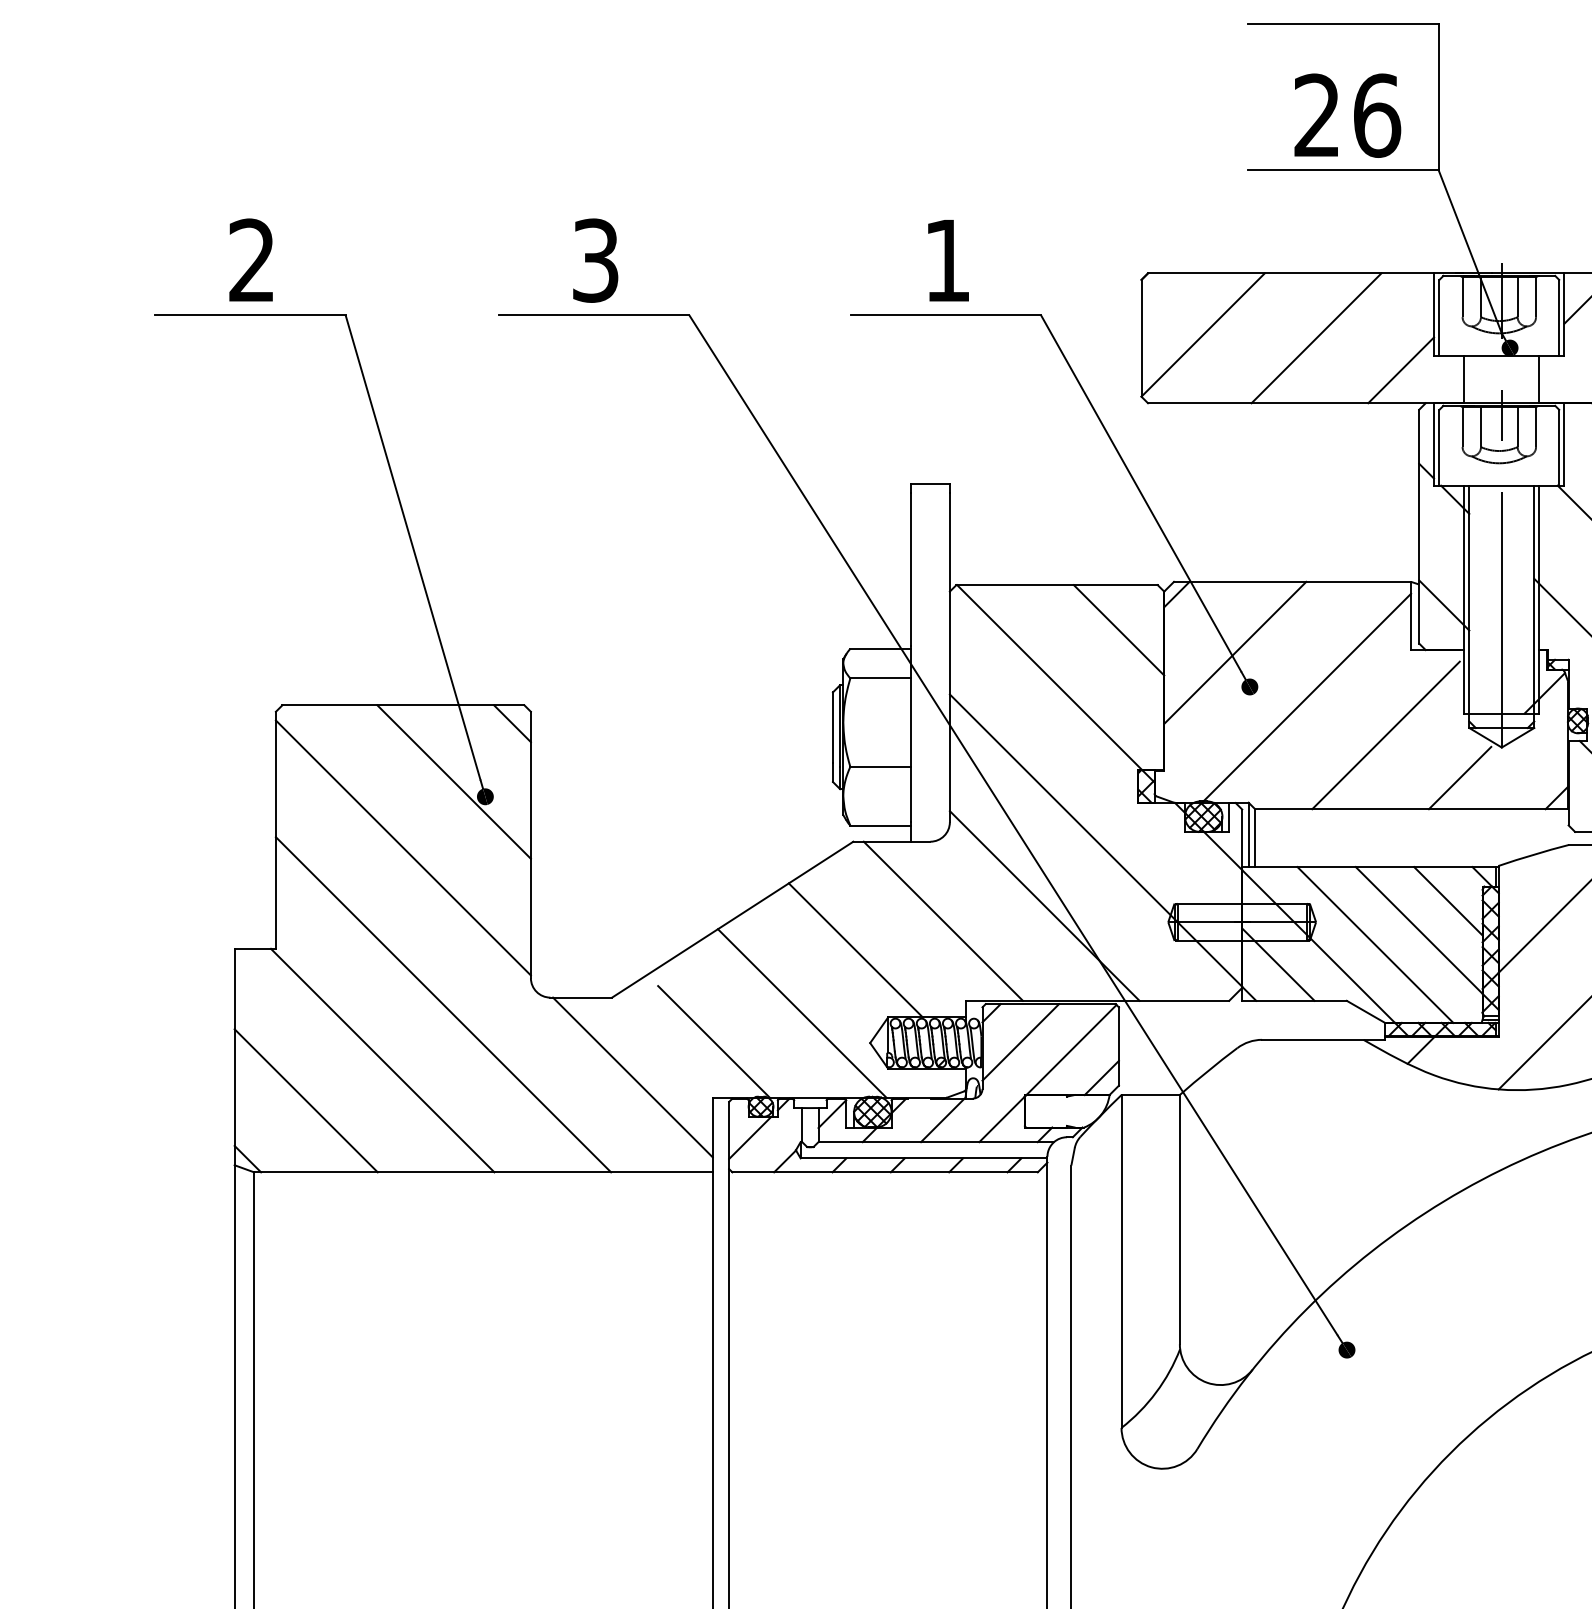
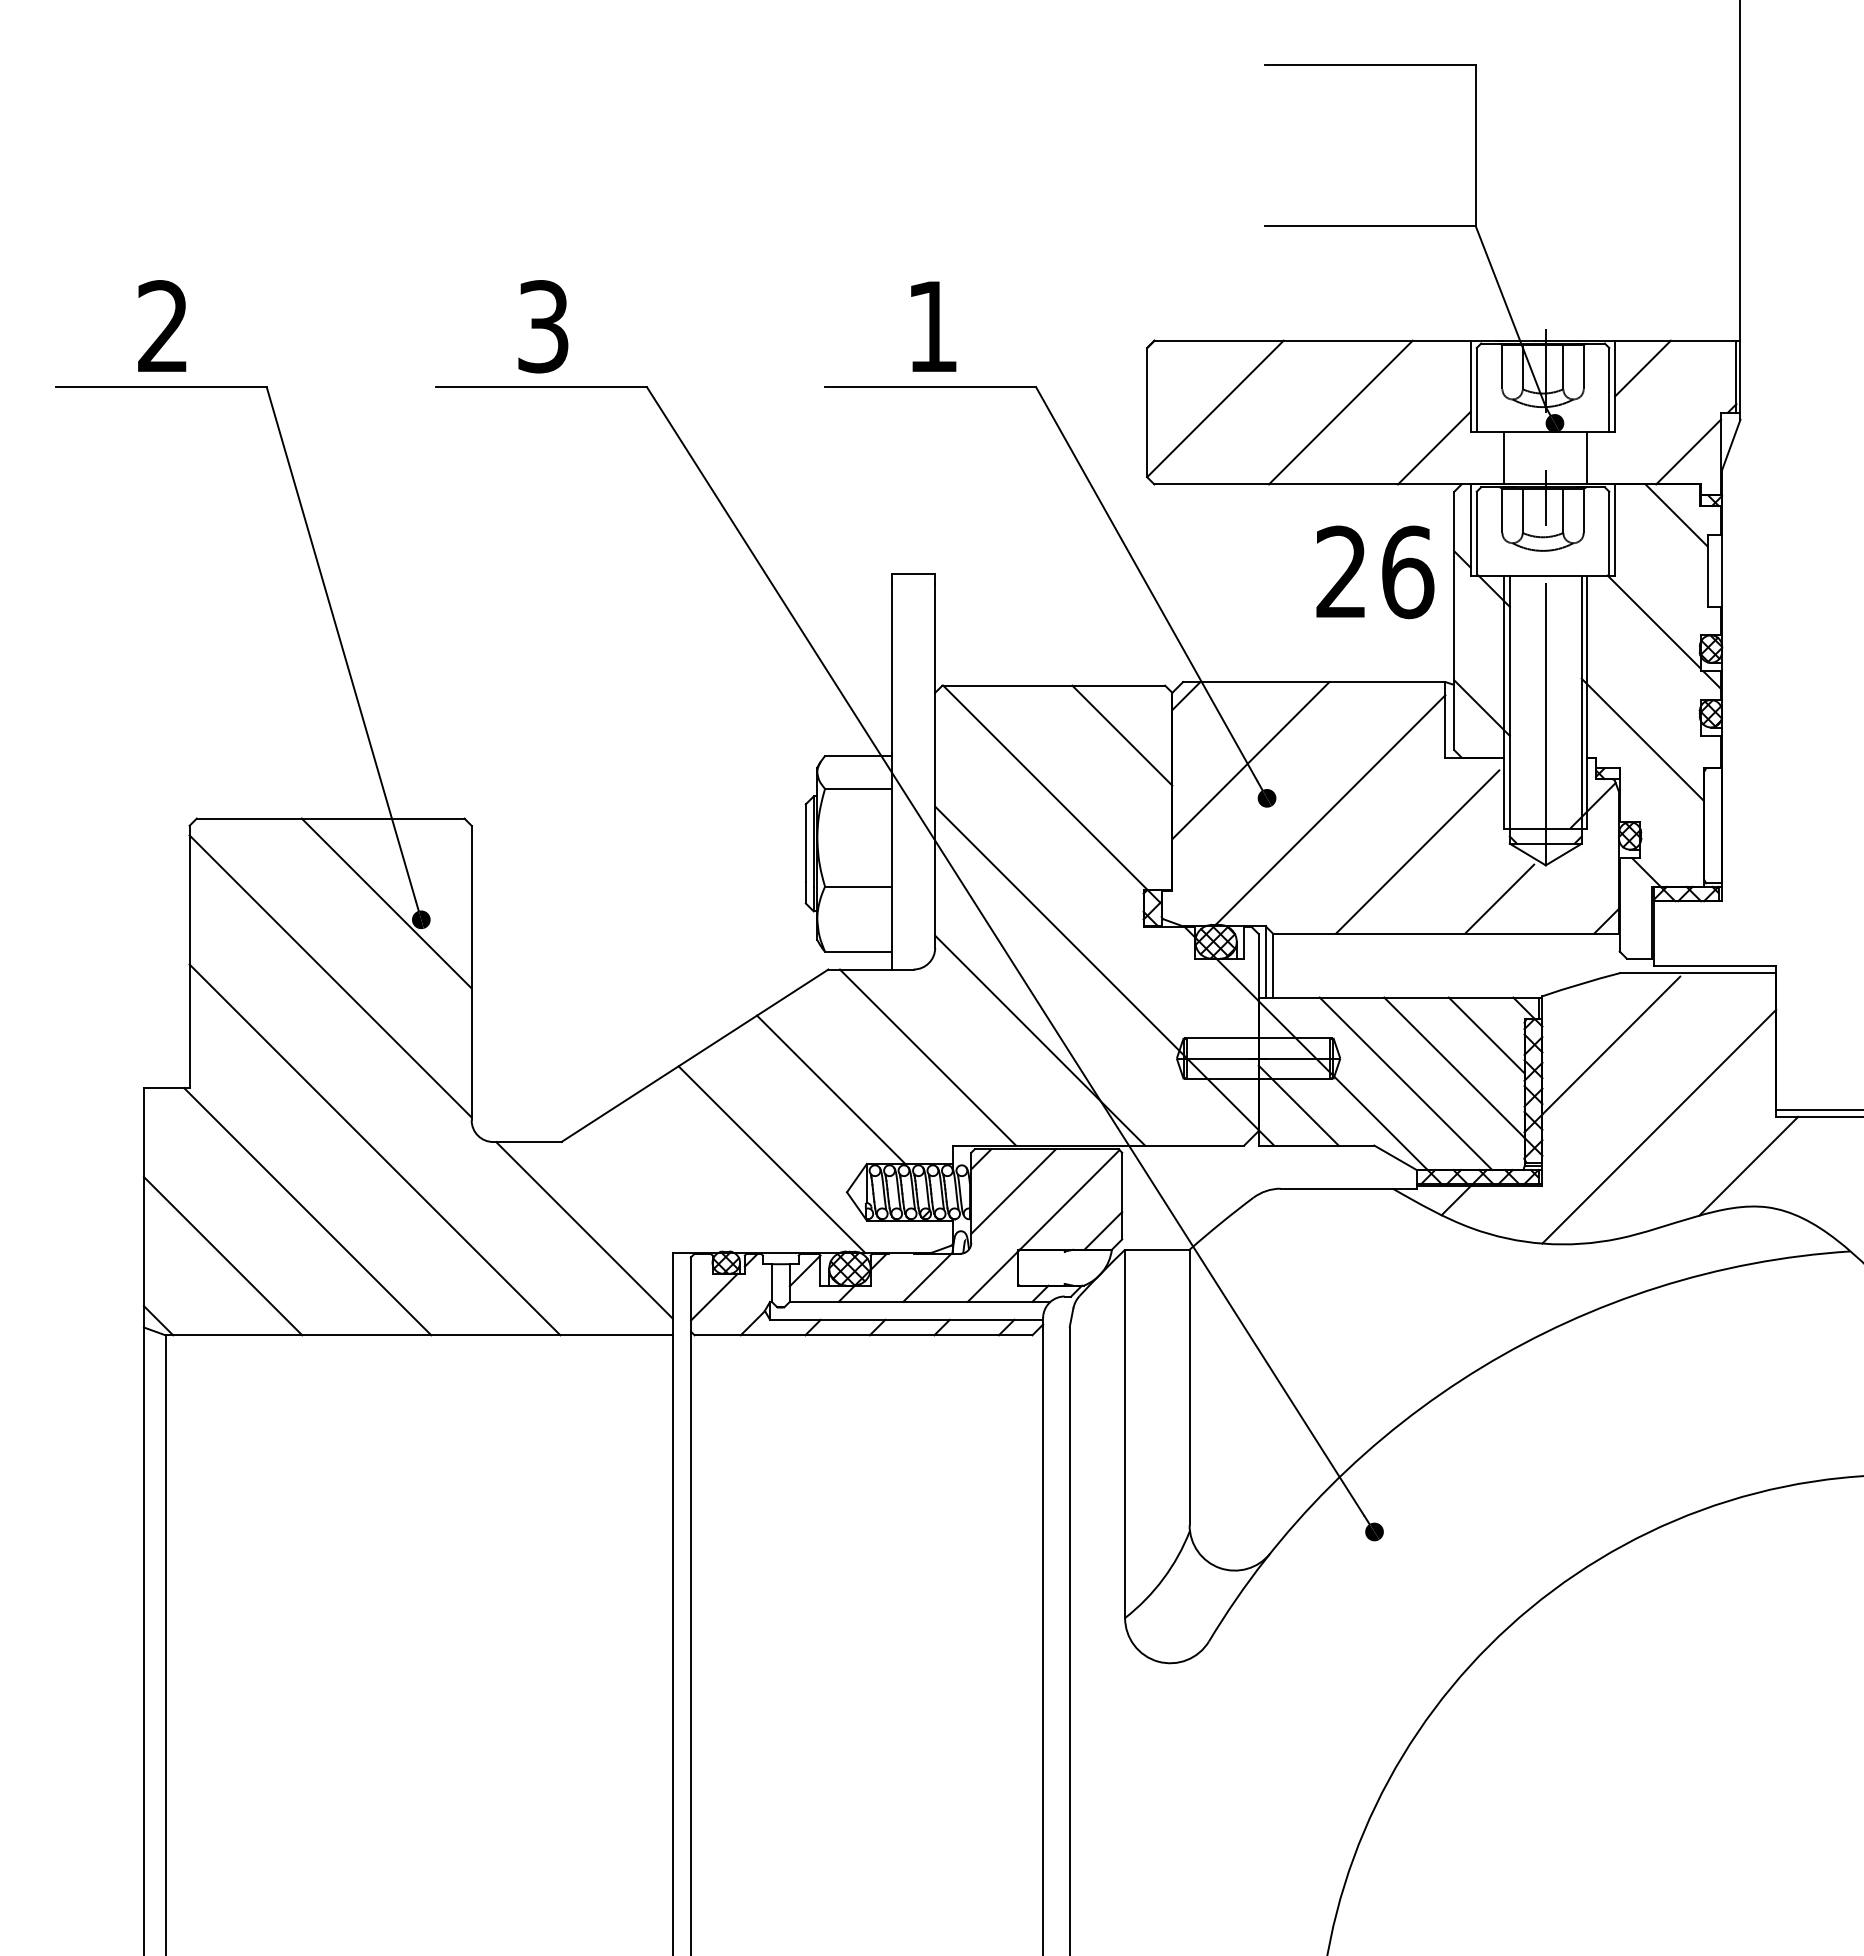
text: (1347, 115) -> (1375, 572), moved
line: (511, 723) -> (450, 838), removed
line: (714, 1041) -> (674, 1190), removed

